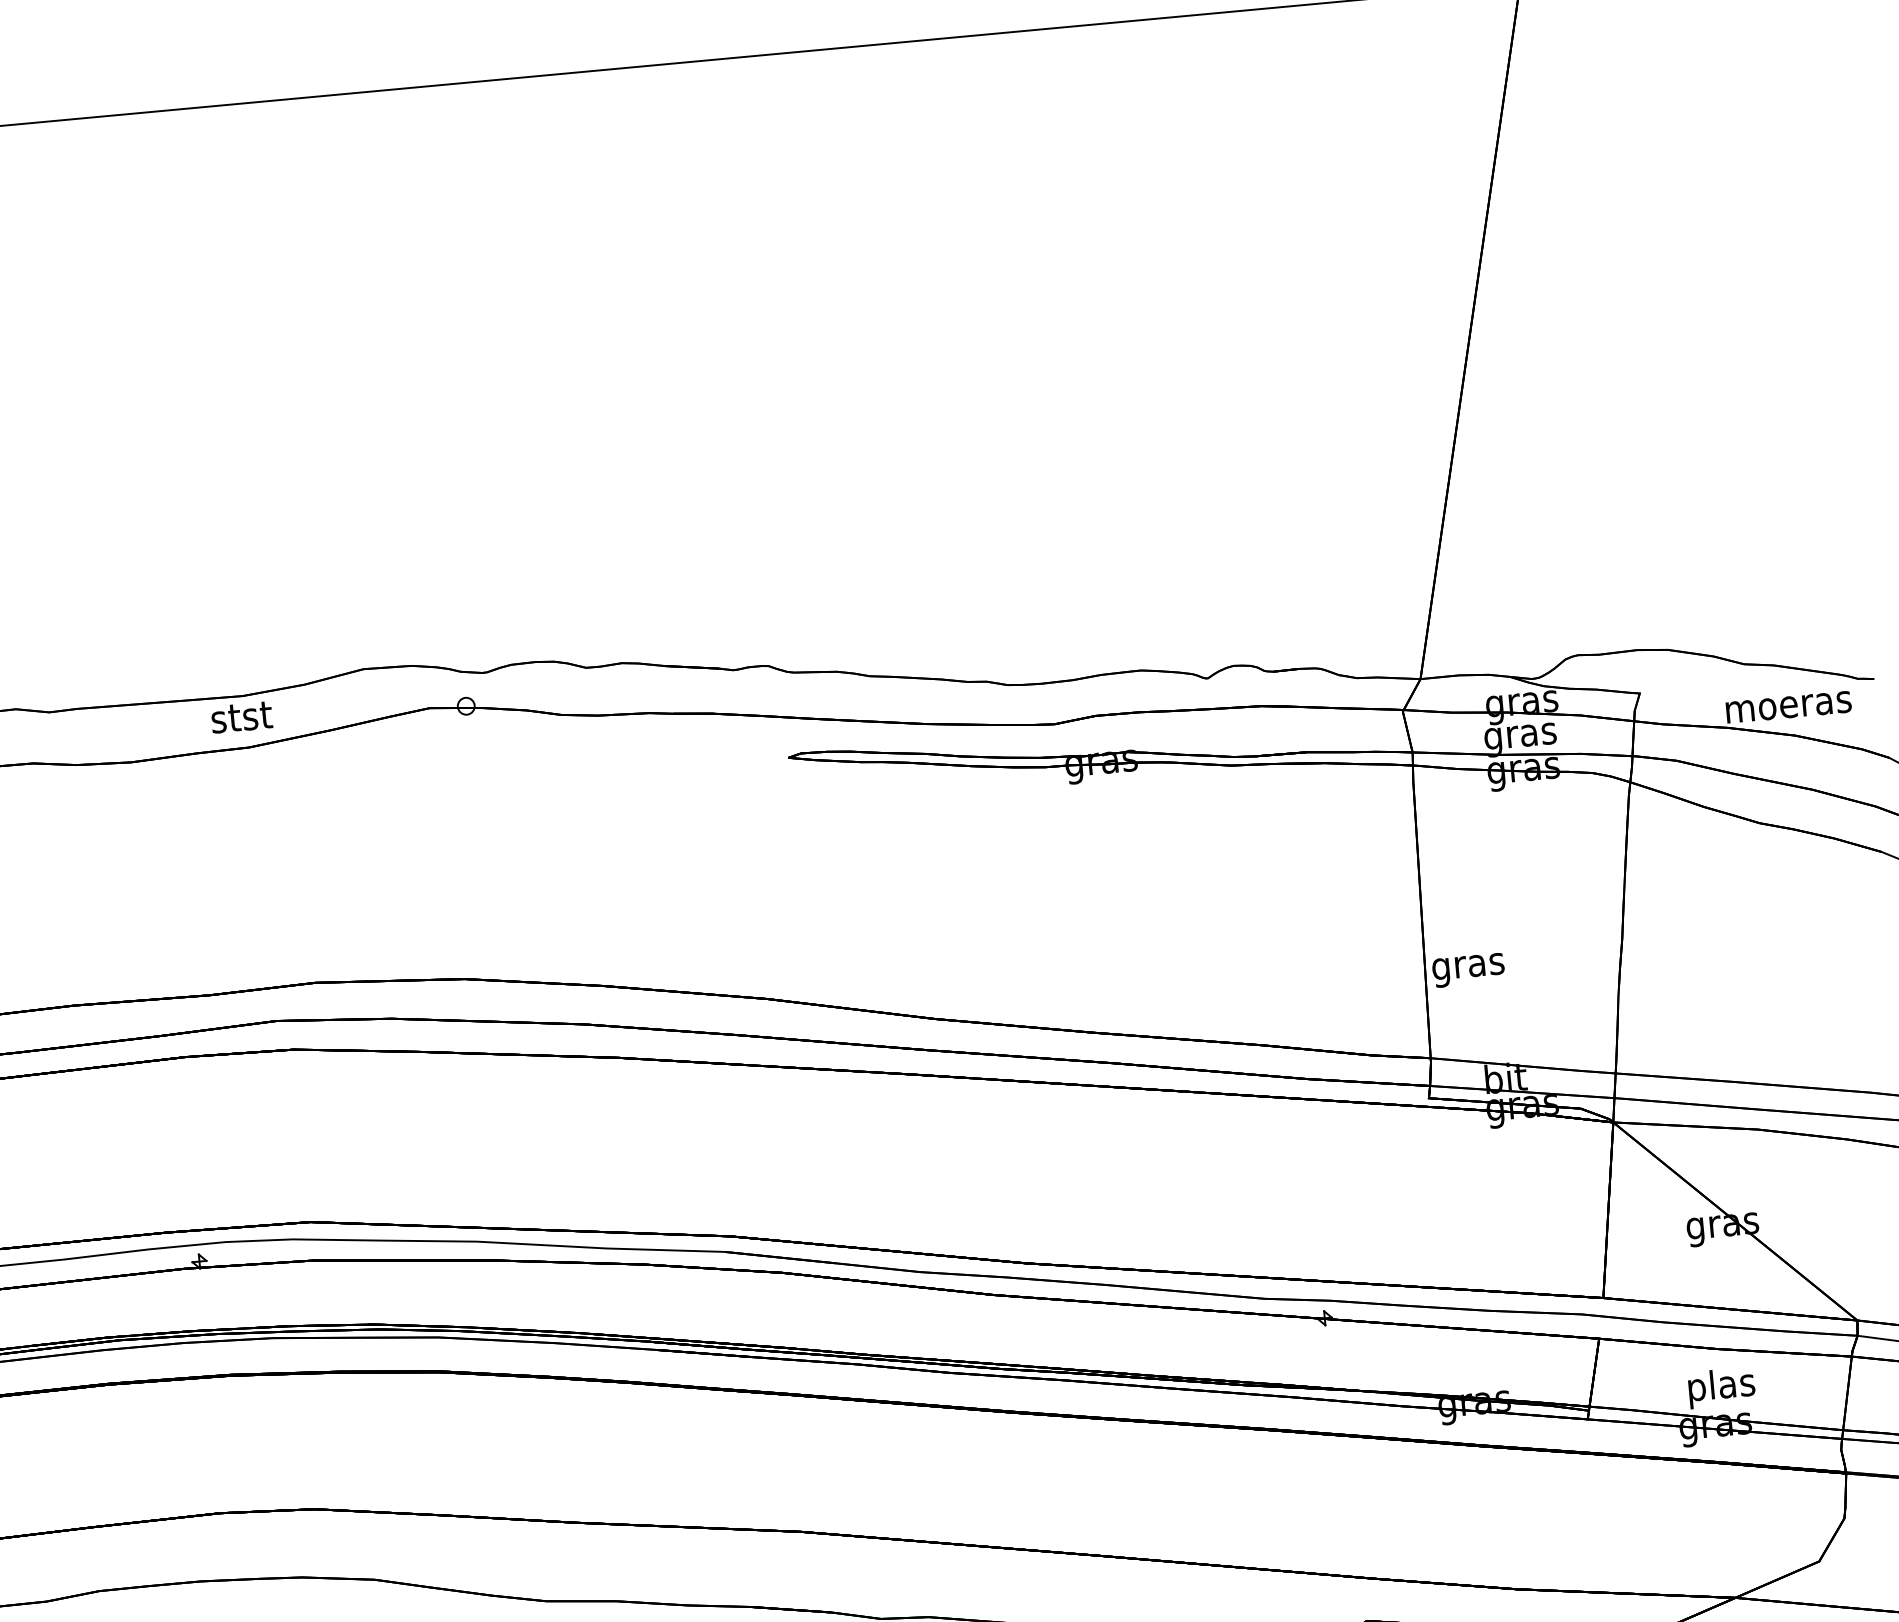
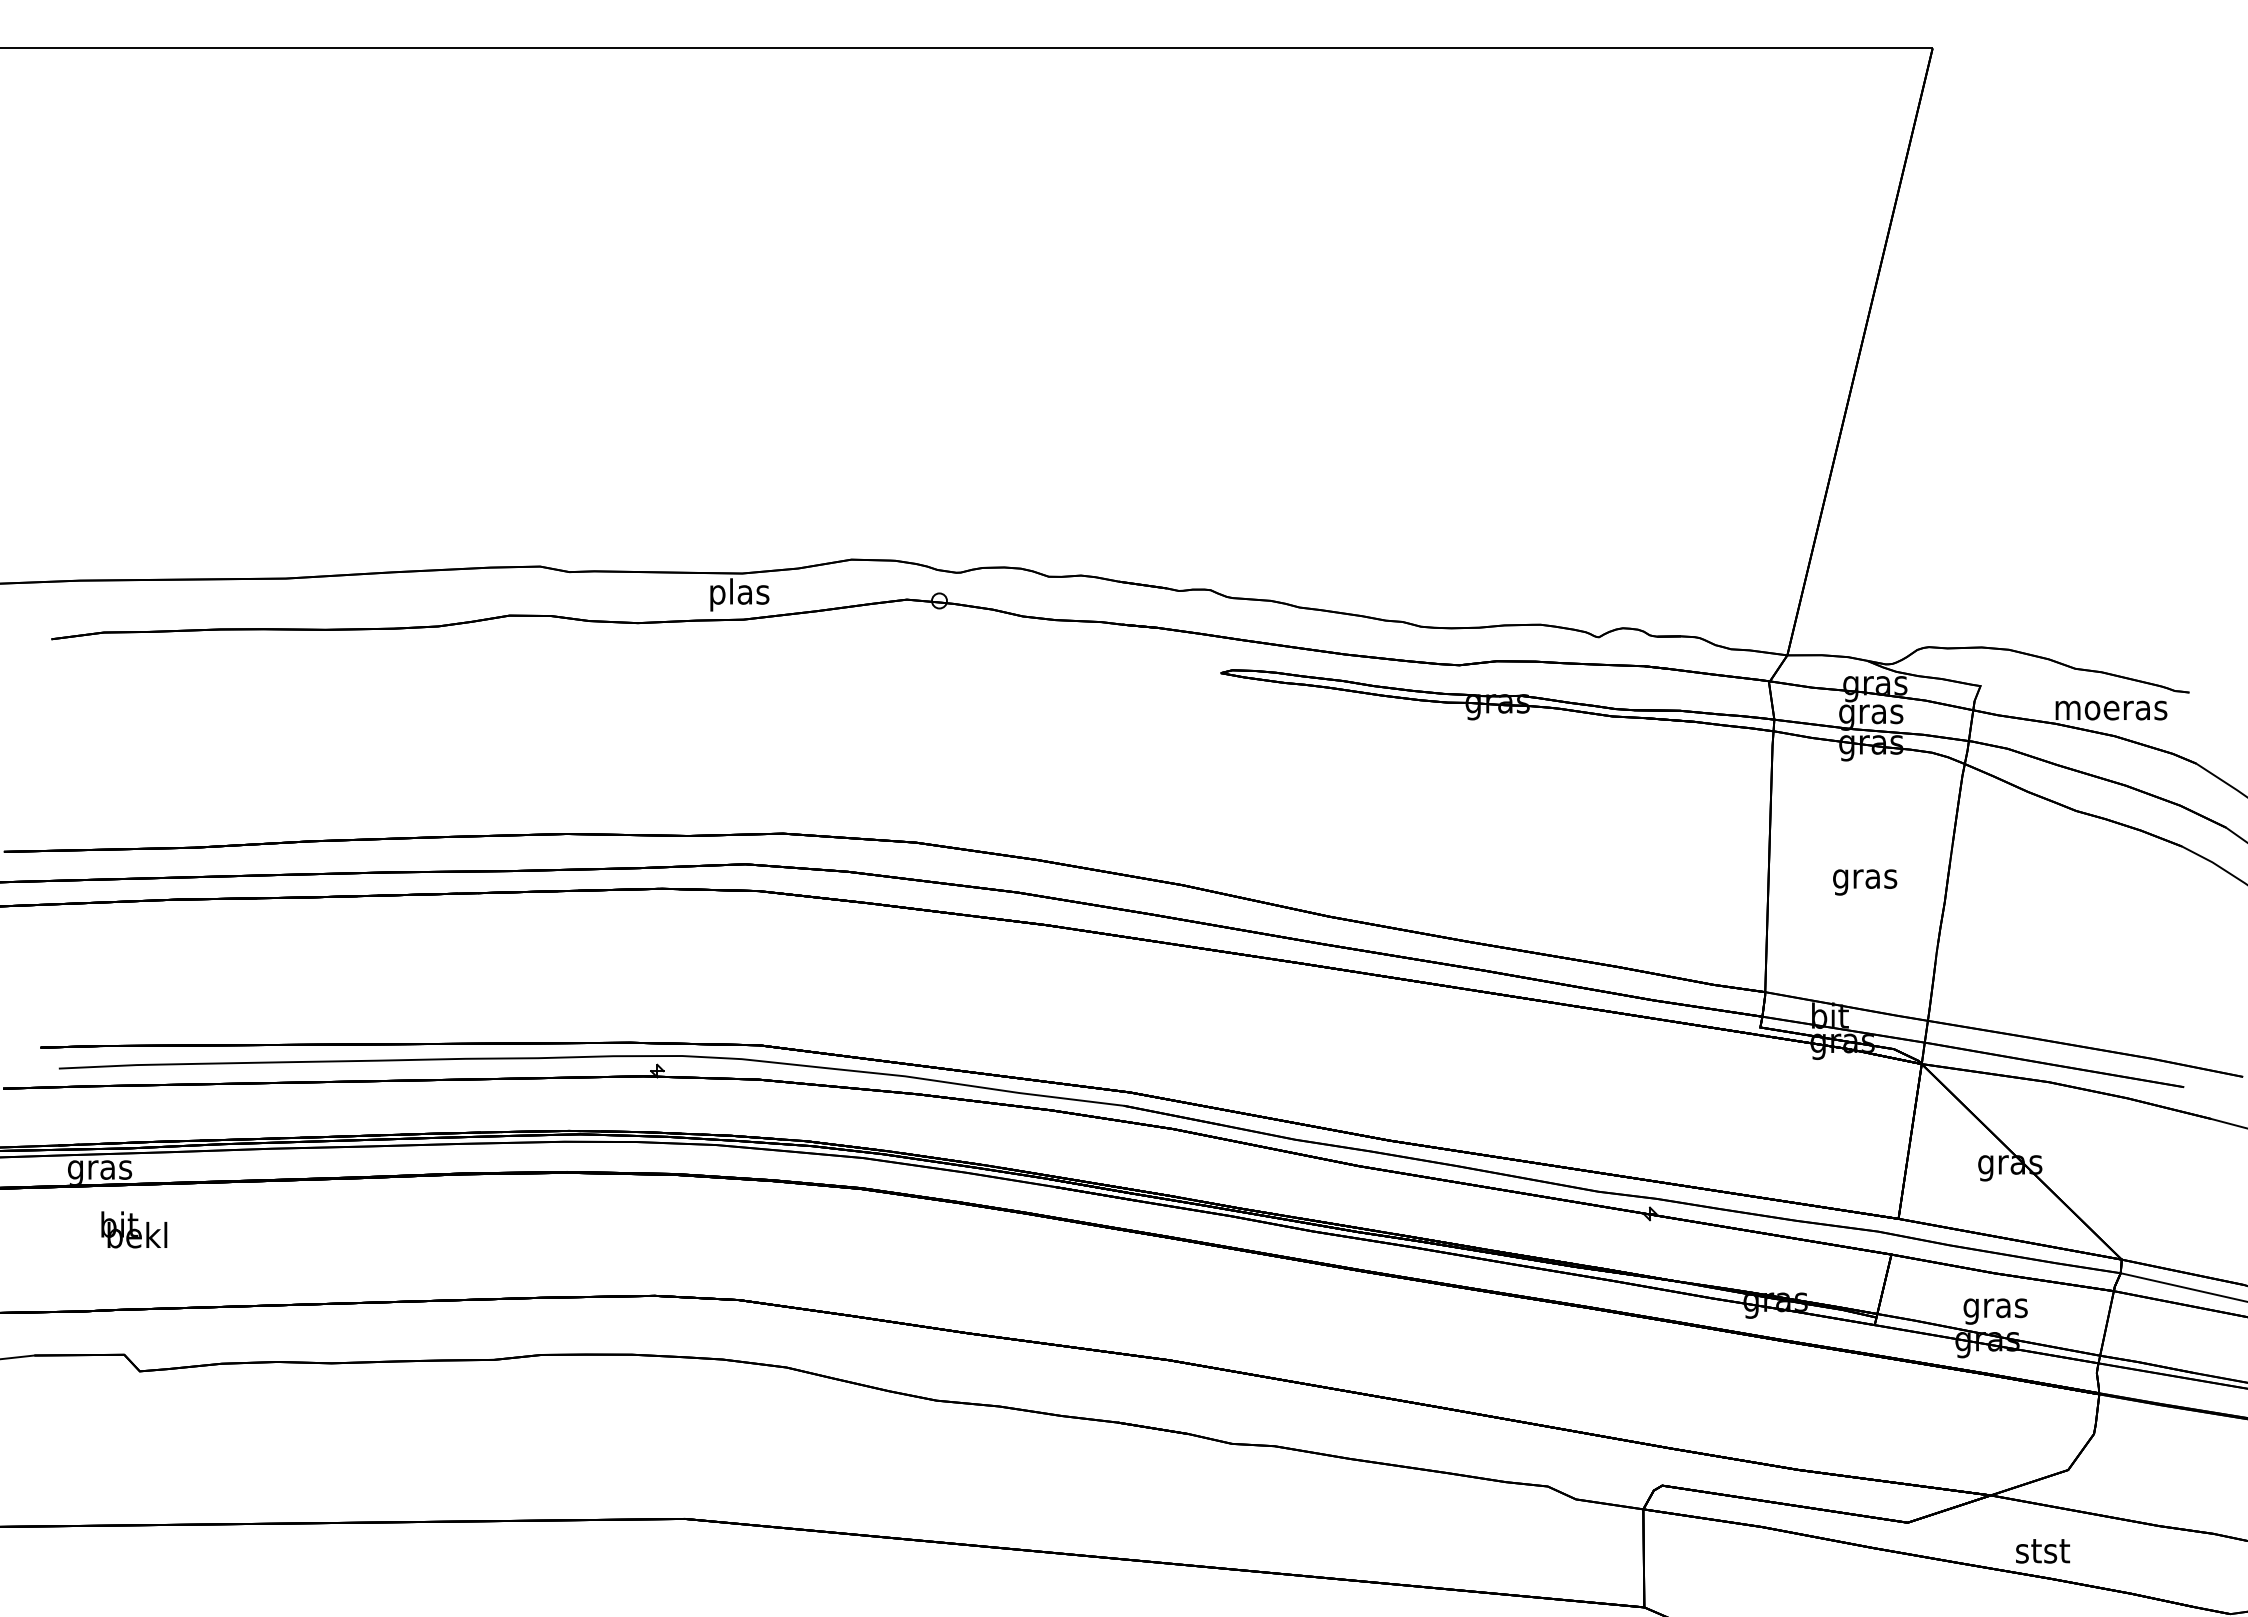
text: (241, 719) -> (739, 594), stst -> plas
text: (1469, 970) -> (1865, 882), moved
text: (1721, 1387) -> (1995, 1307), plas -> gras

